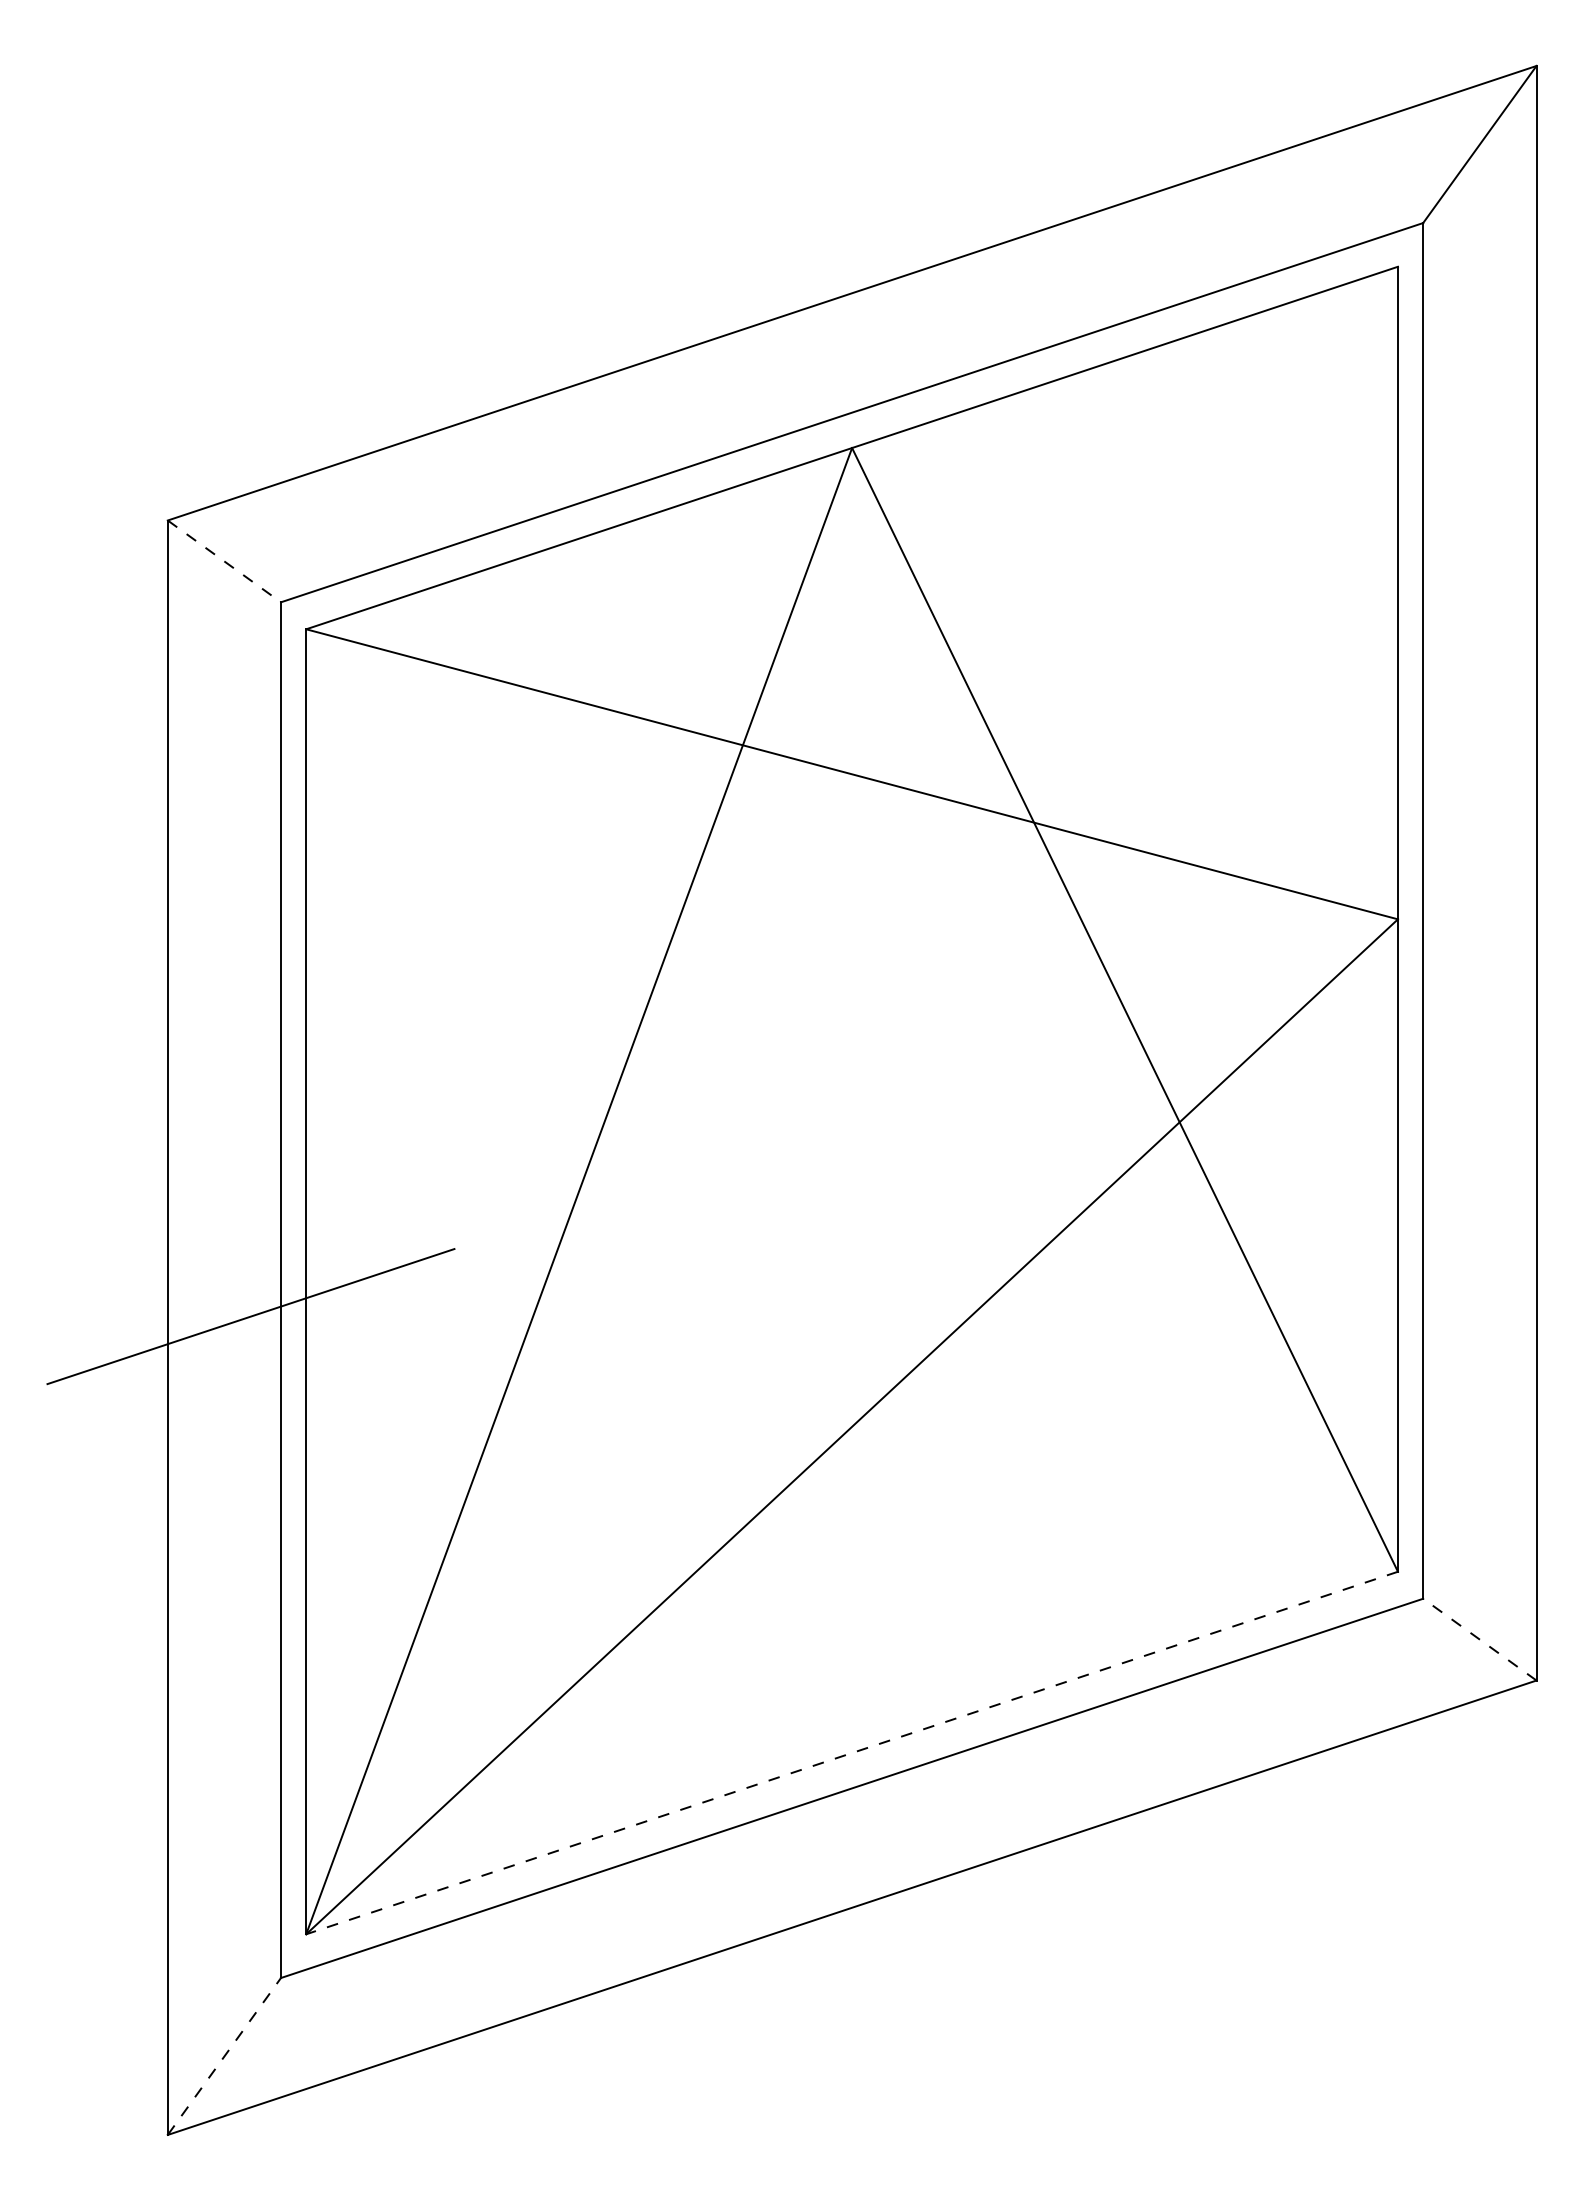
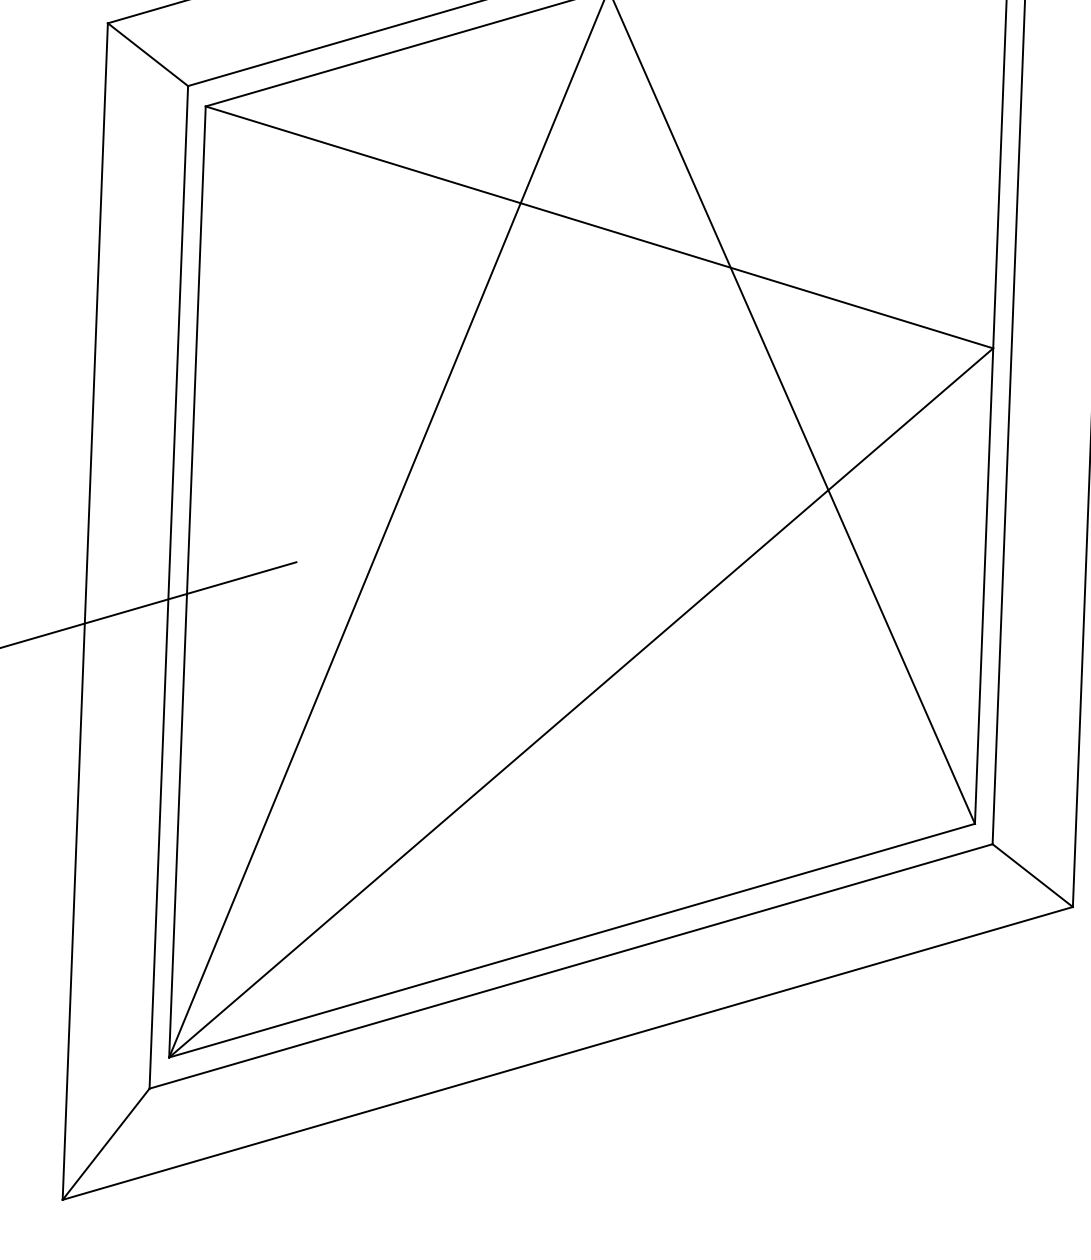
line: (224, 561) -> (148, 54), dashed -> solid
line: (1479, 1639) -> (1032, 875), dashed -> solid
line: (851, 1753) -> (571, 941), dashed -> solid
line: (224, 2056) -> (106, 1144), dashed -> solid

